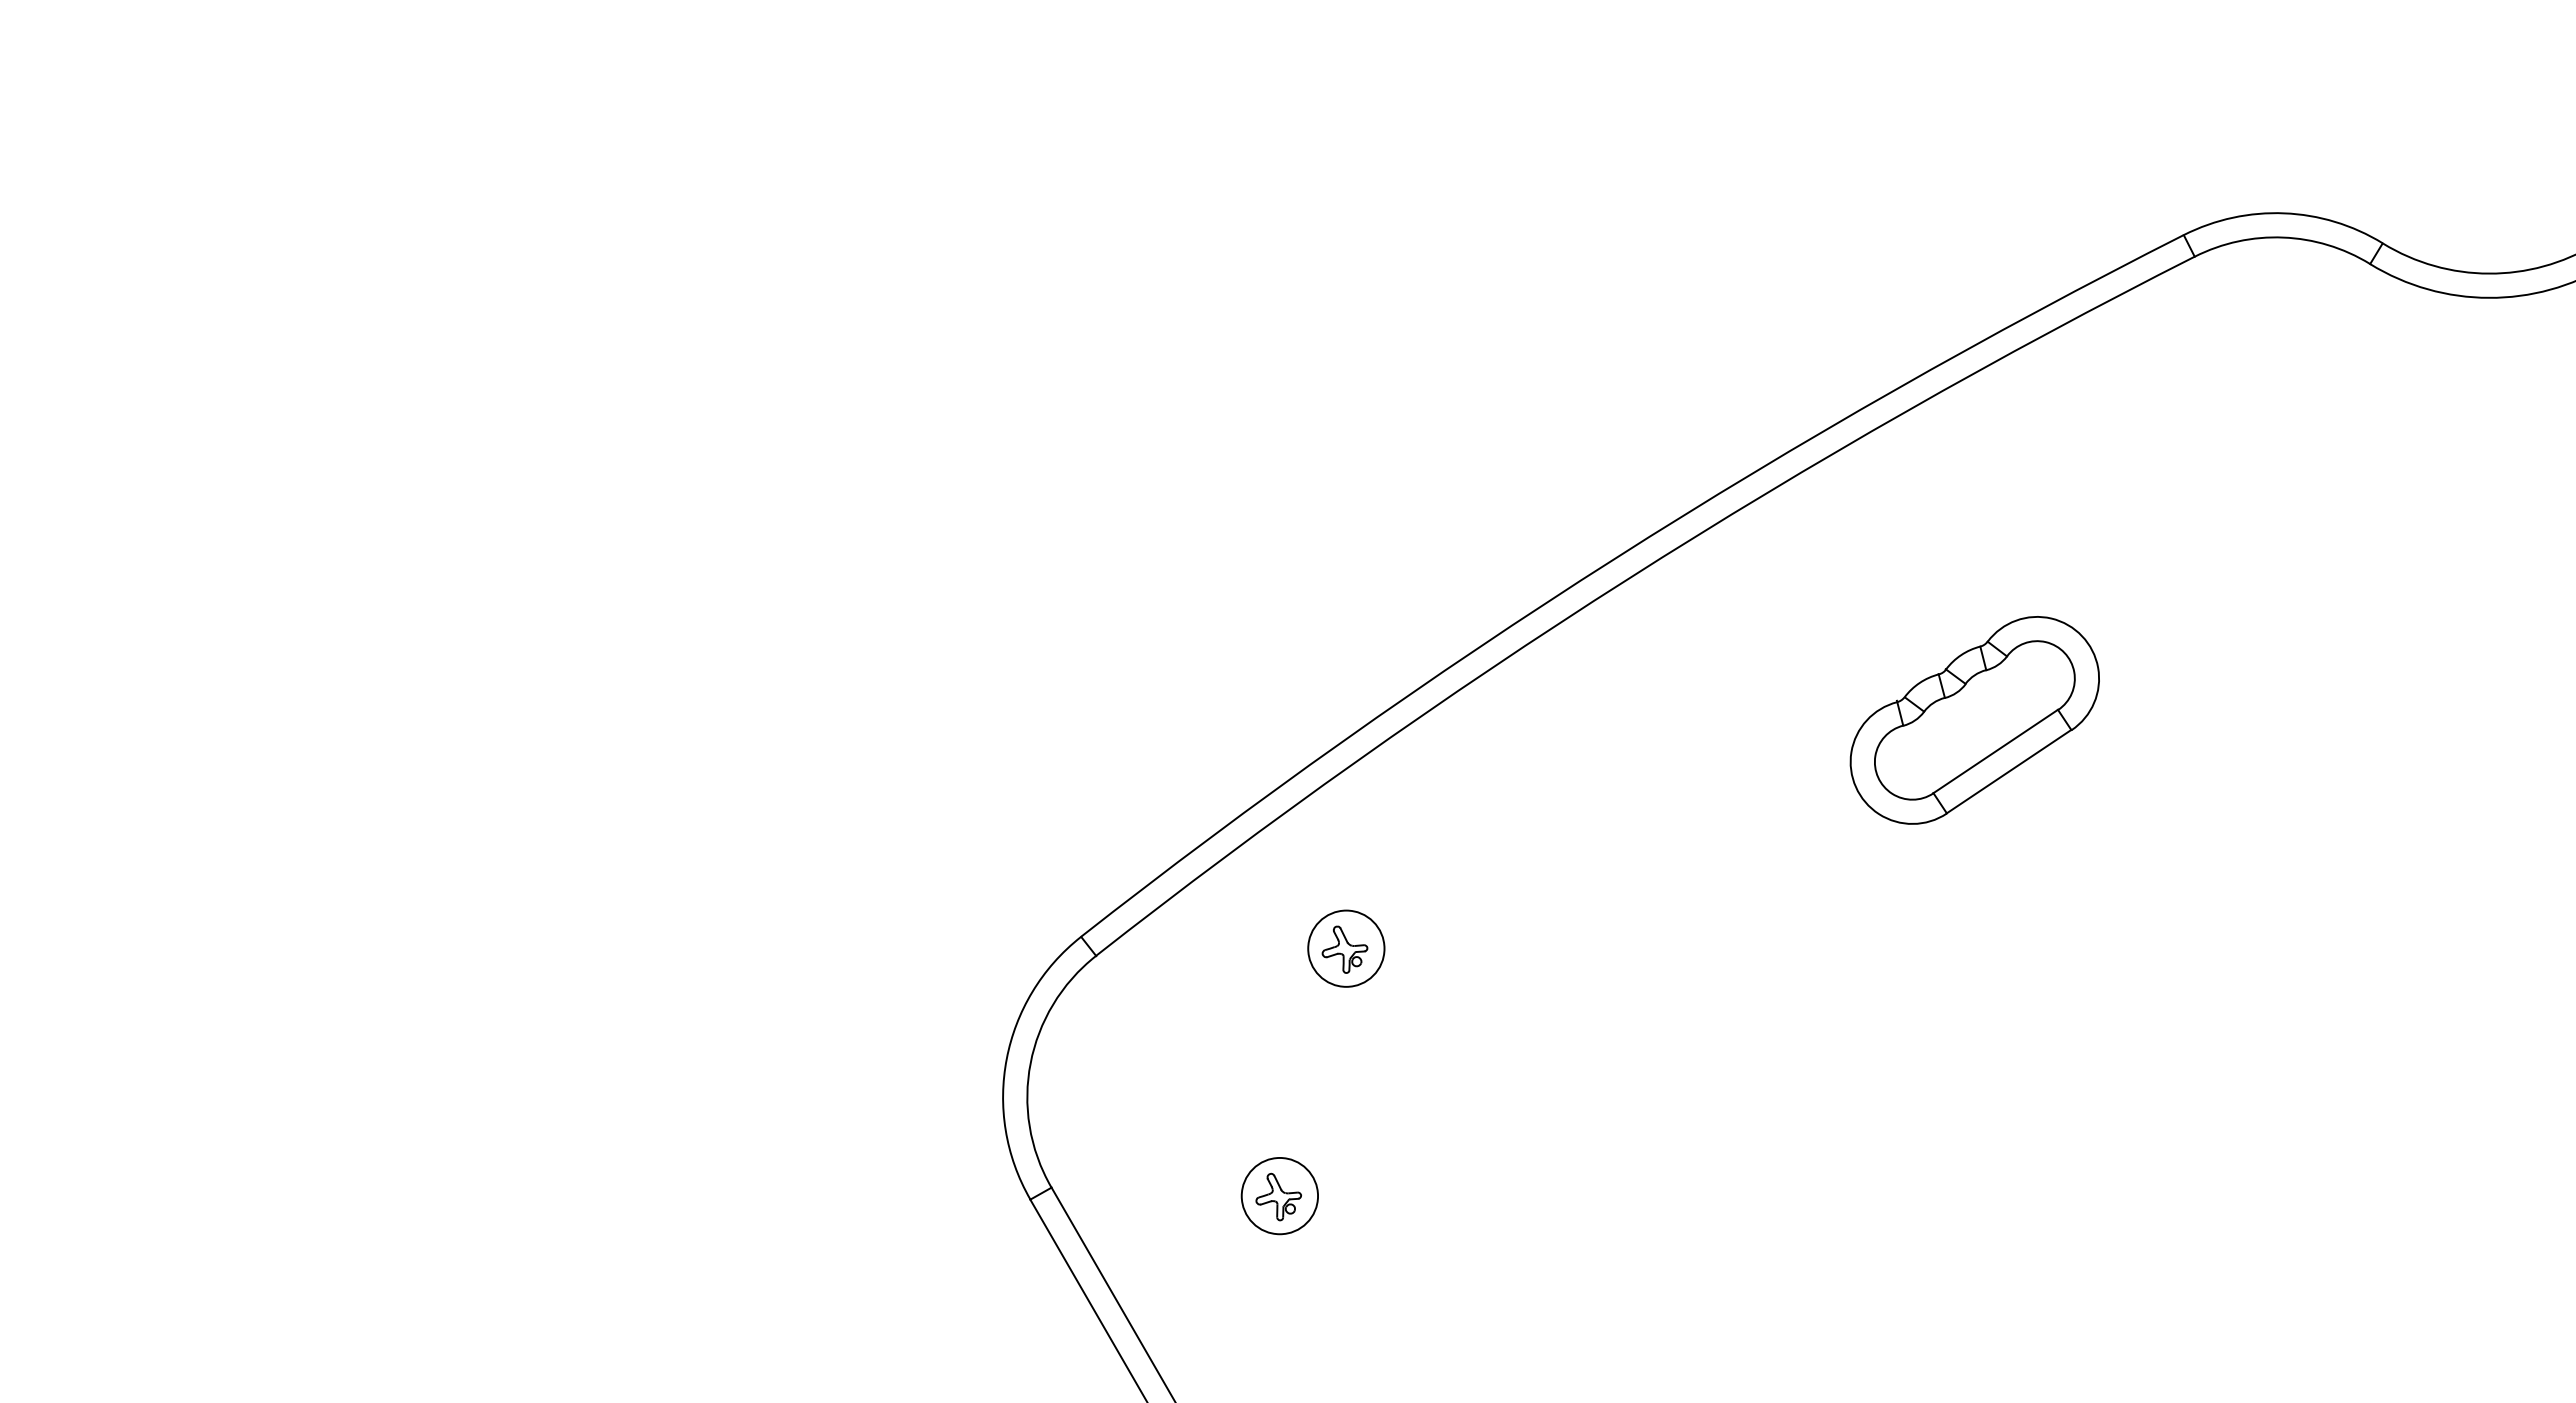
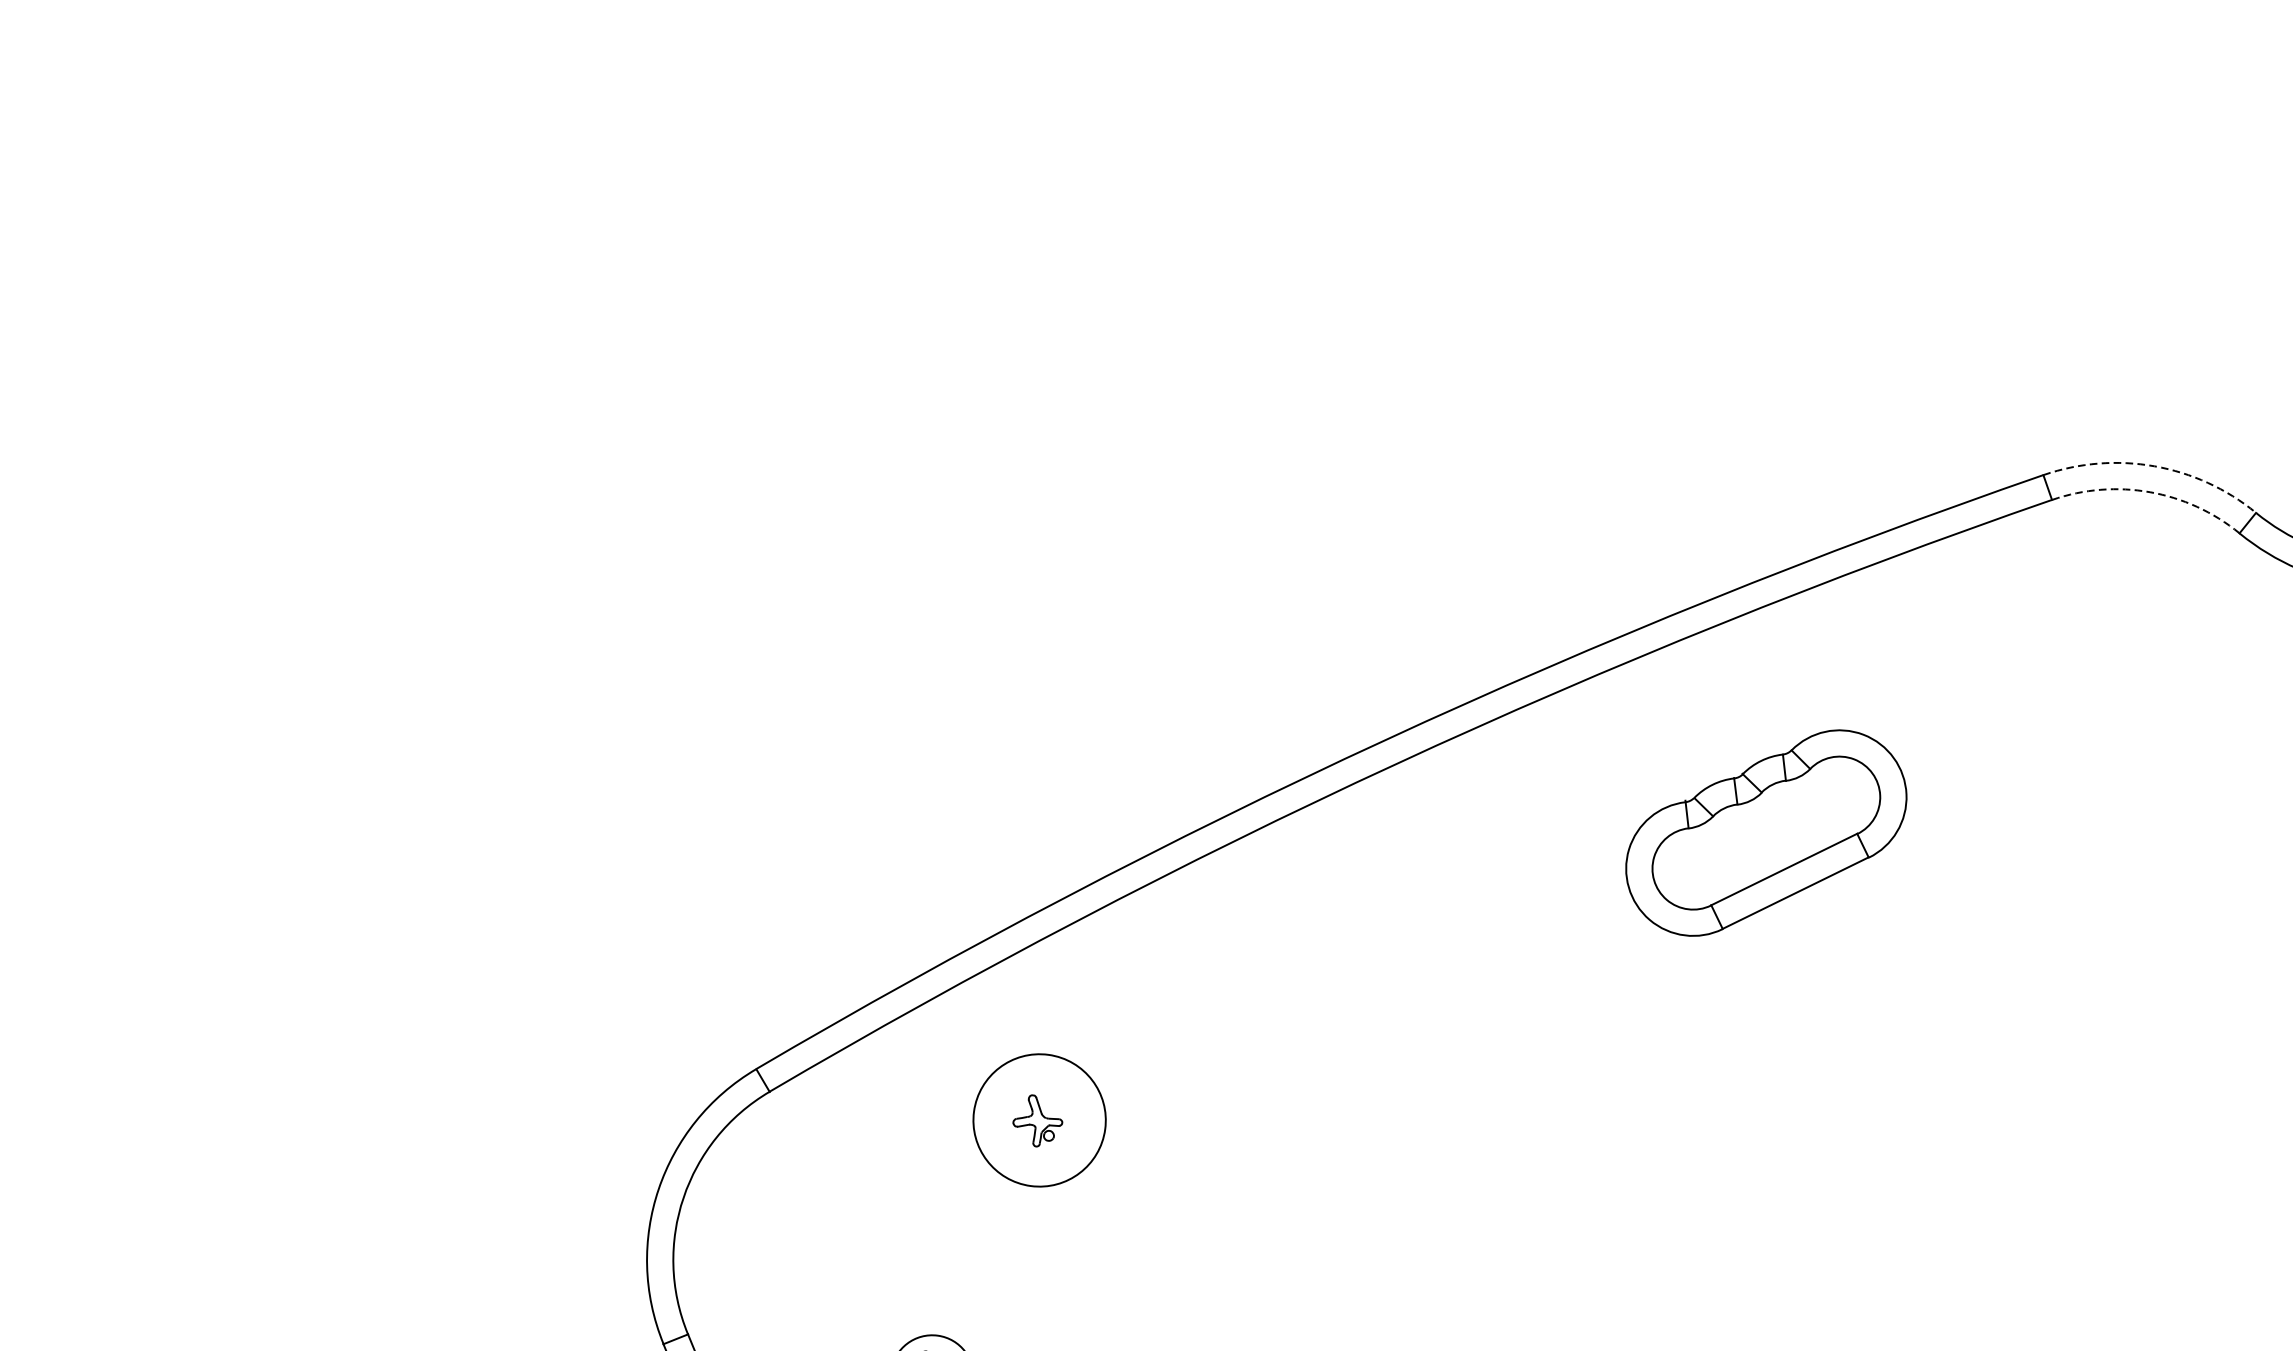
arc: (2284, 213) -> (2154, 466), solid -> dashed
arc: (2283, 237) -> (2150, 492), solid -> dashed
part: (1974, 720) -> (1765, 833), moved
circle: (1346, 948) -> (1039, 1120), size x1.6

